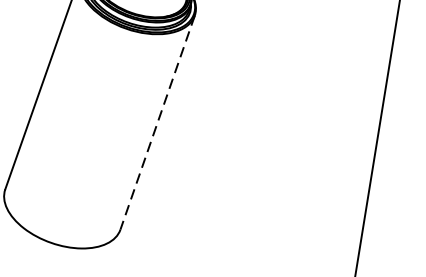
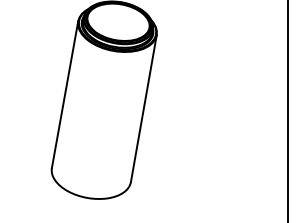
line: (157, 122) -> (143, 108), dashed -> solid

